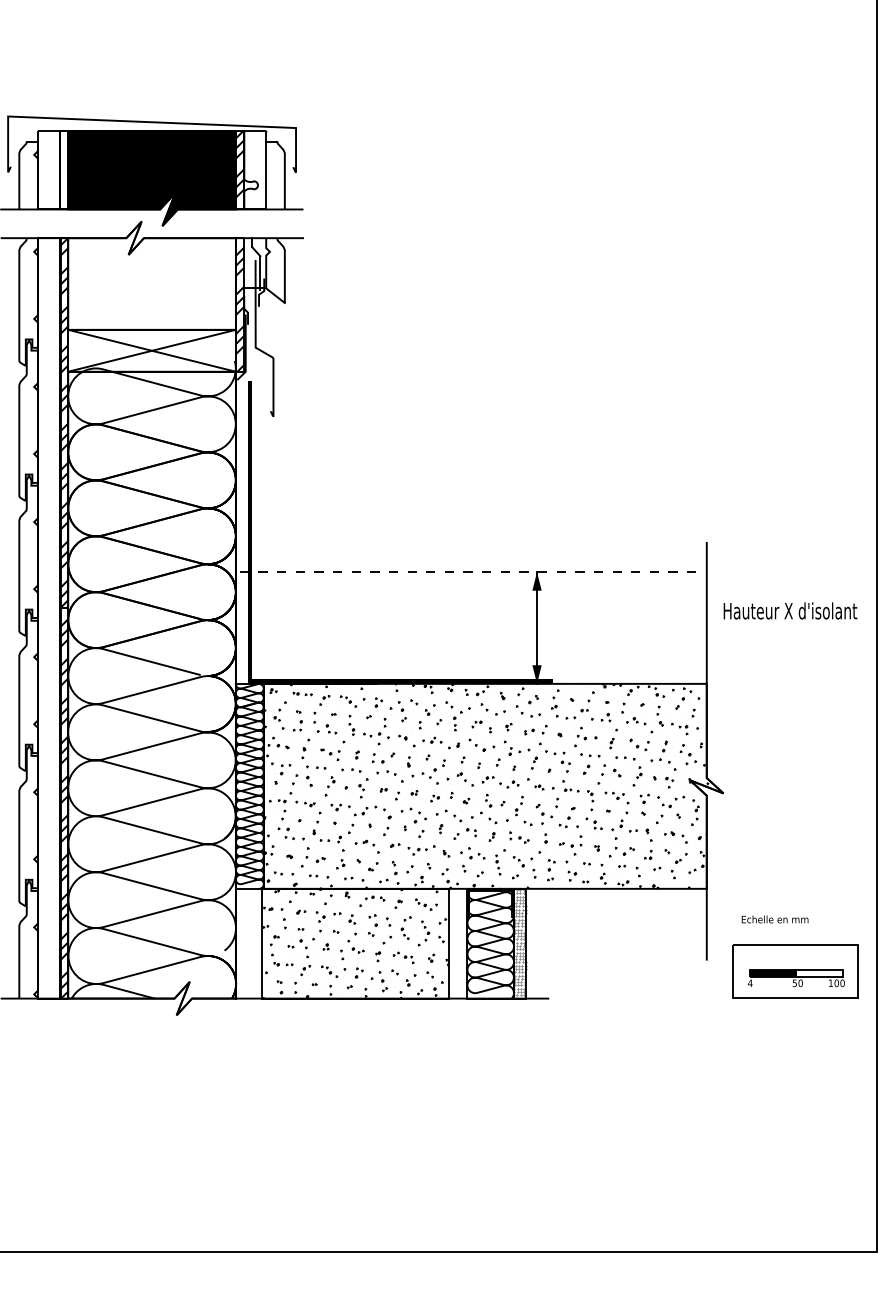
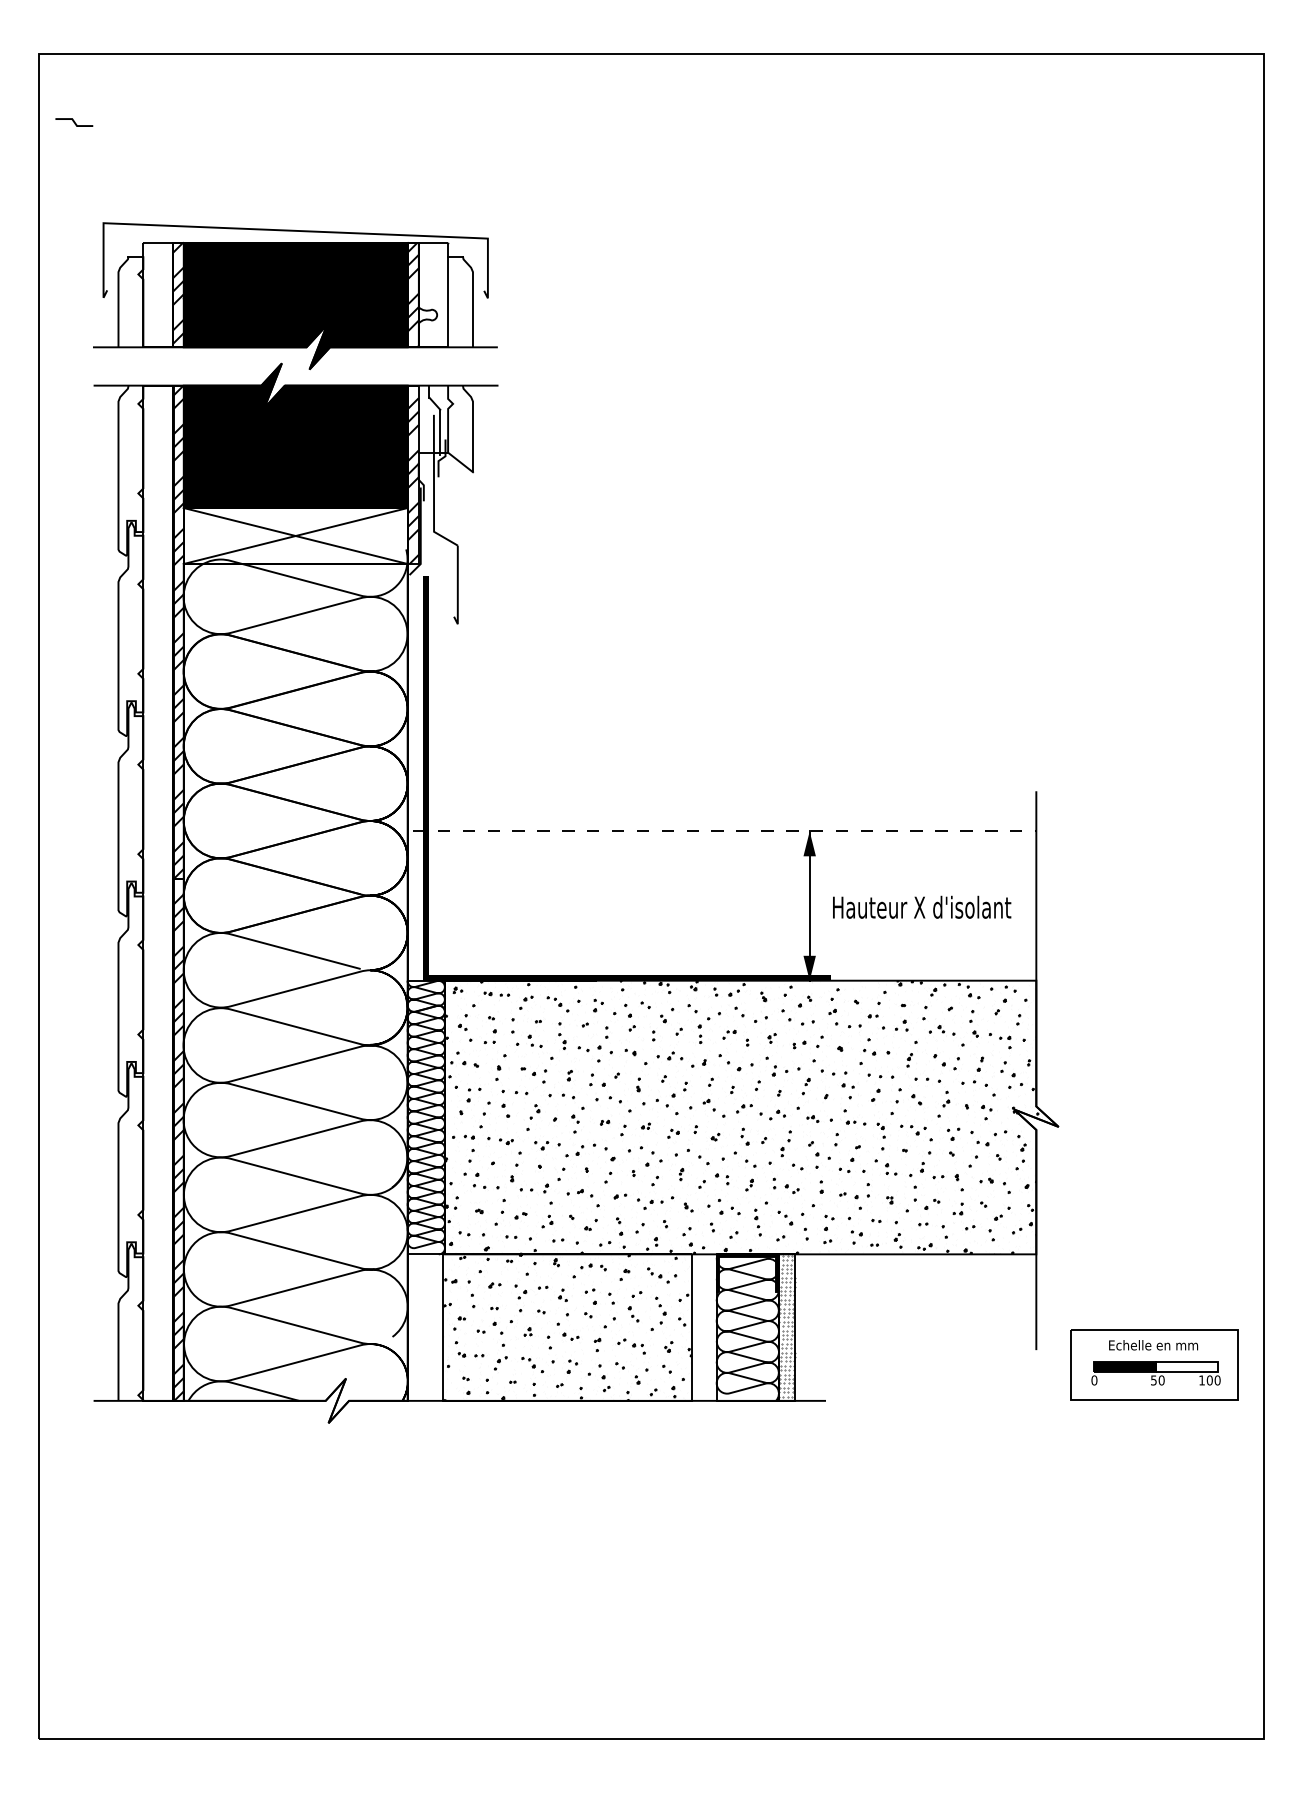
hatch: (63, 169) -> (177, 294), added
fill: (151, 275) -> (295, 435), added
text: (790, 610) -> (922, 906), moved
text: (775, 919) -> (1153, 1345), moved
text: (750, 983) -> (1094, 1380), 4 -> 0

